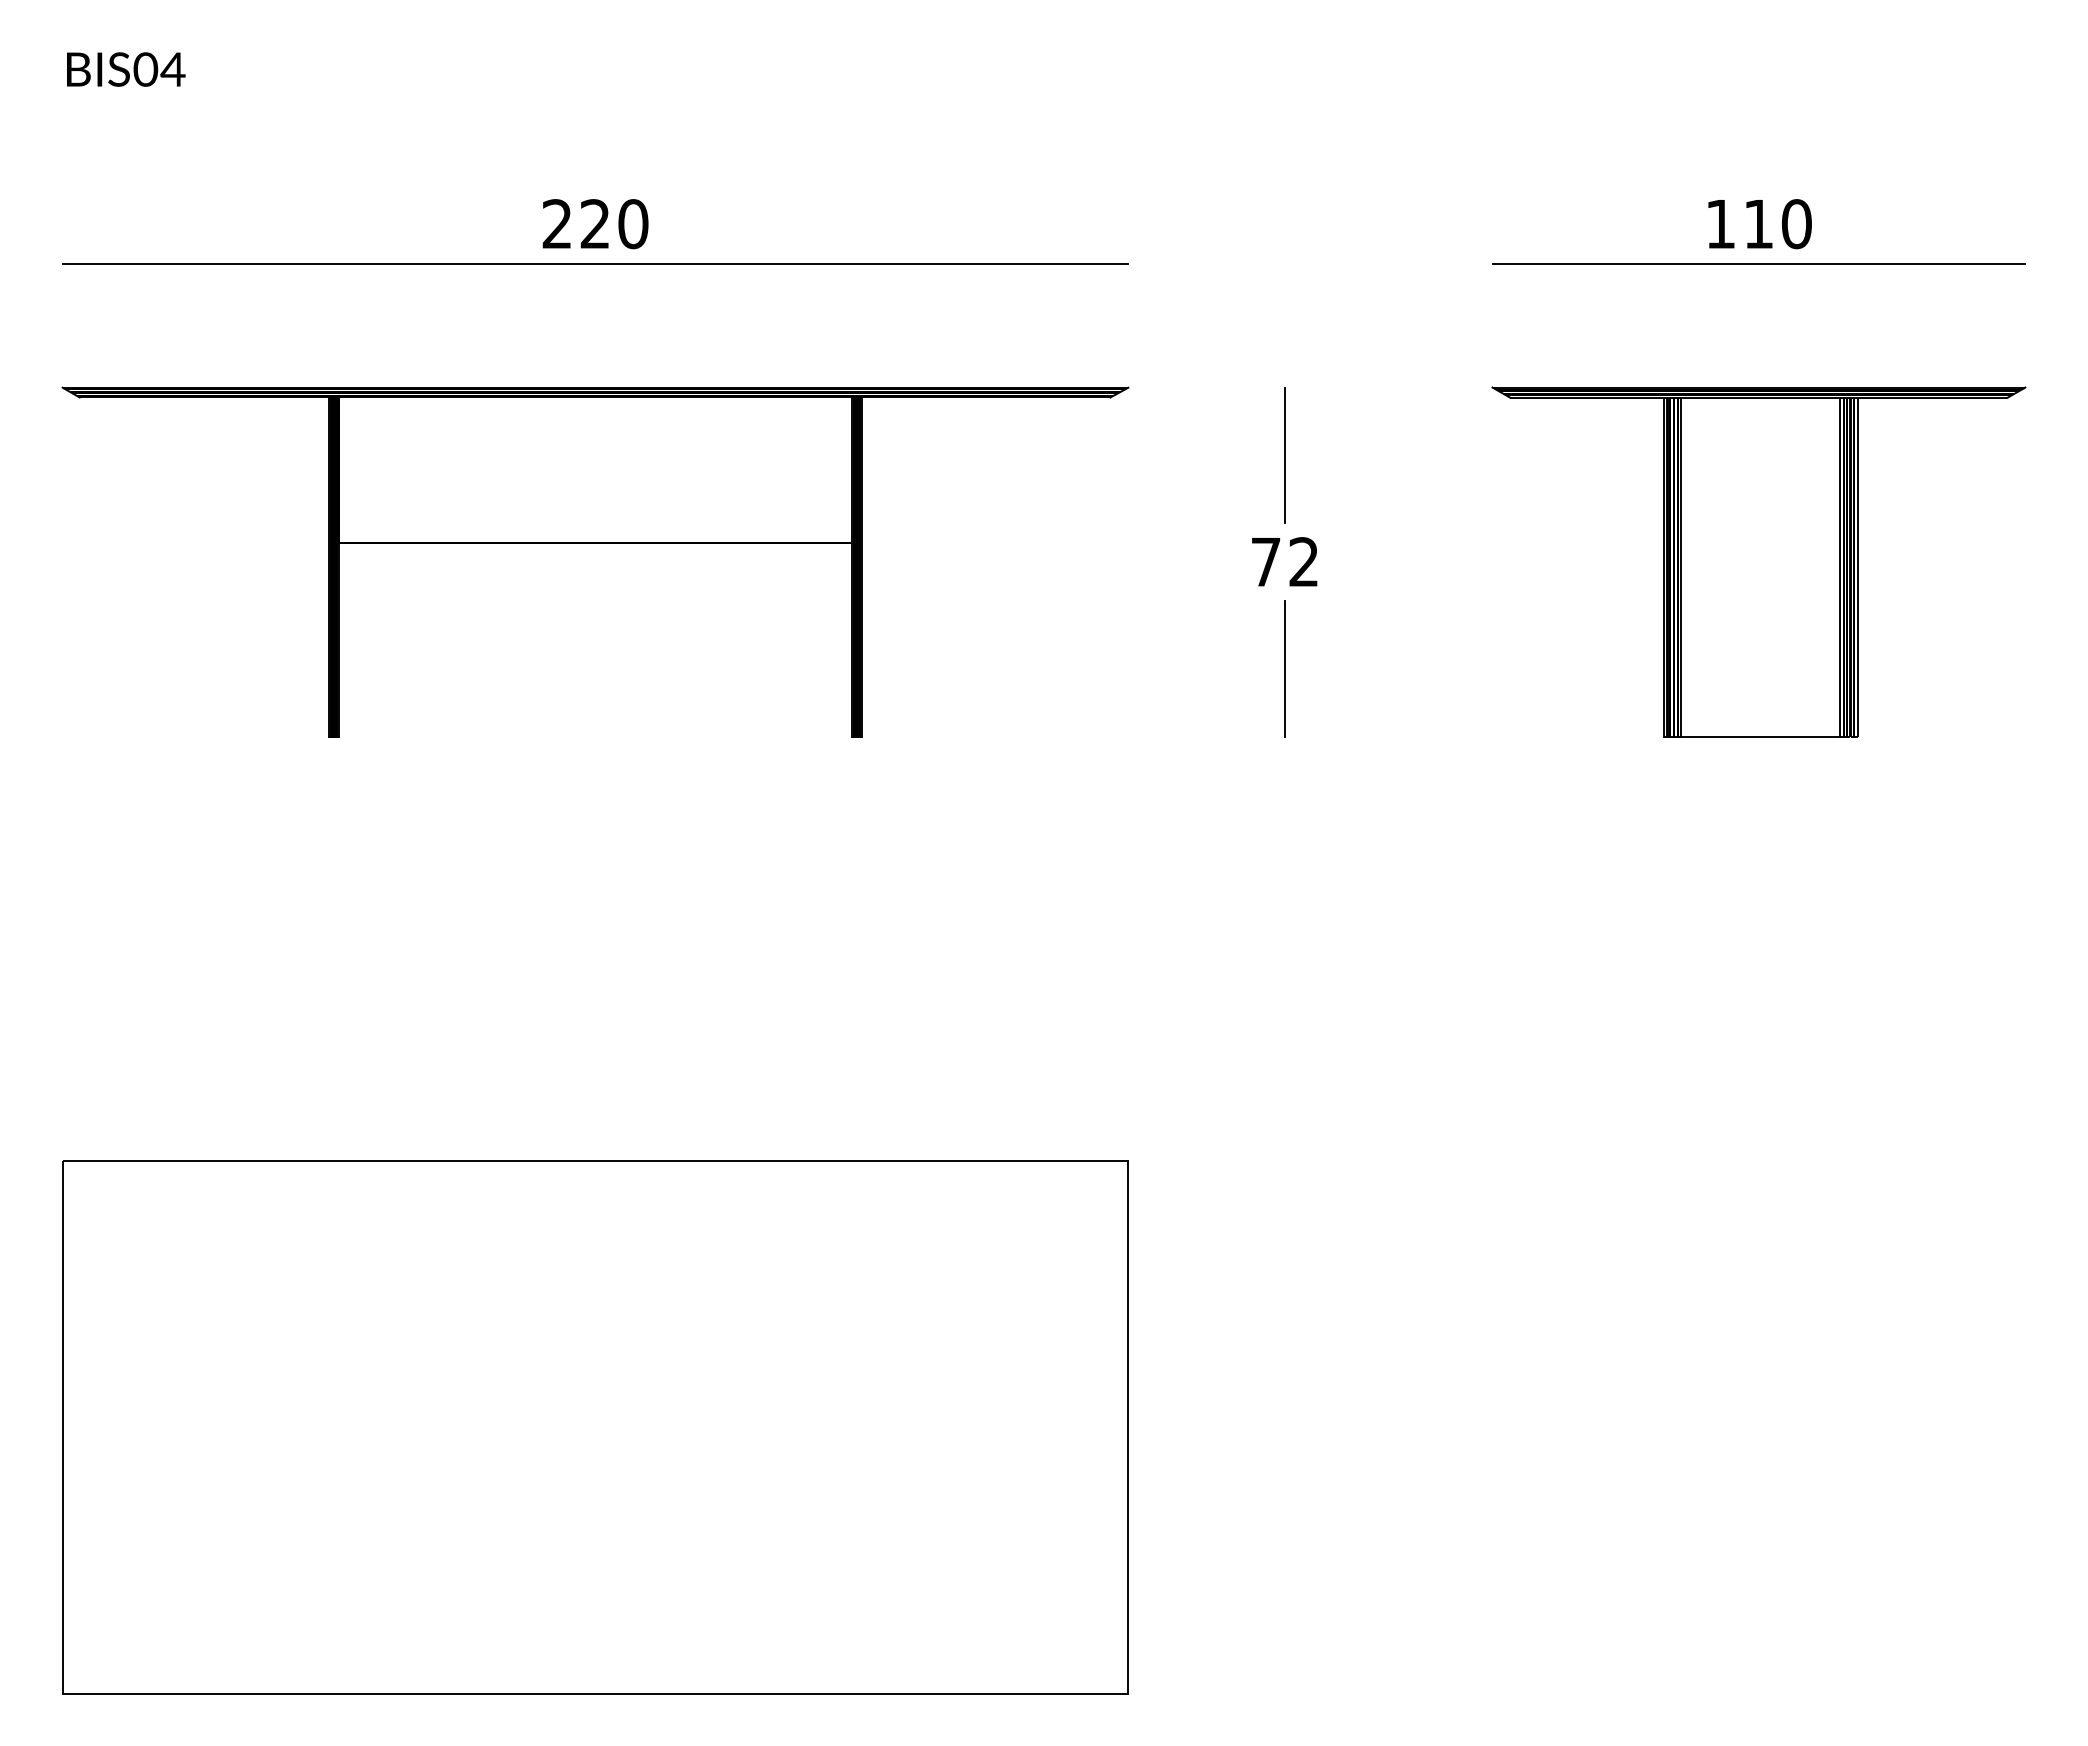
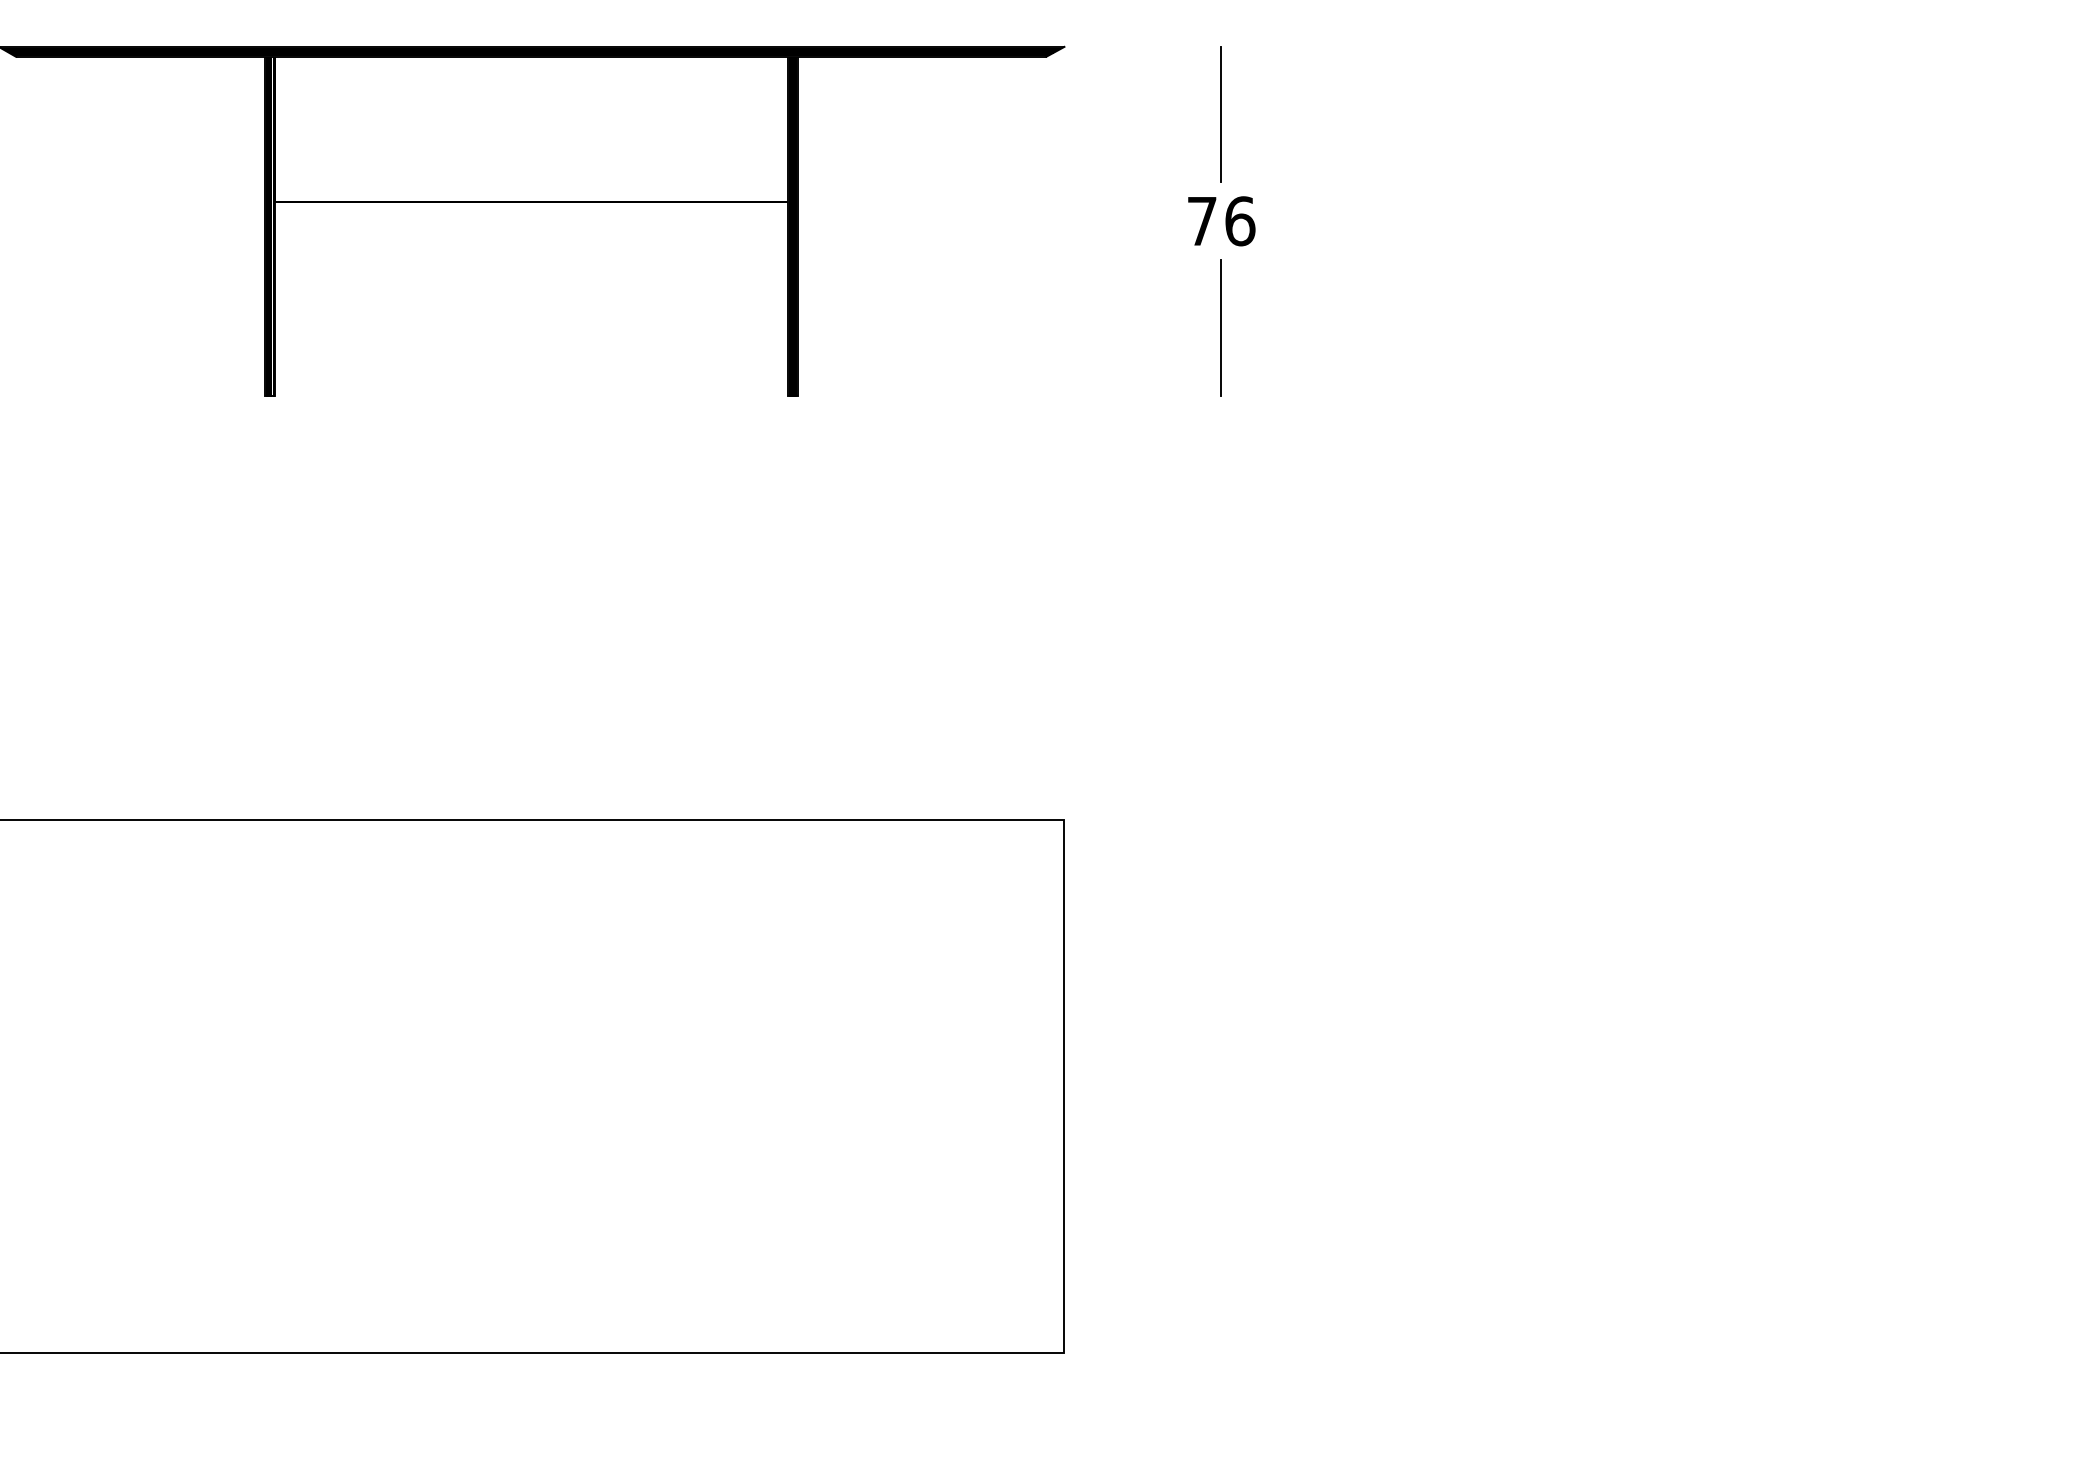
part: (1758, 561) -> (1694, 220), removed
text: (1304, 562) -> (1240, 221), 72 -> 76

